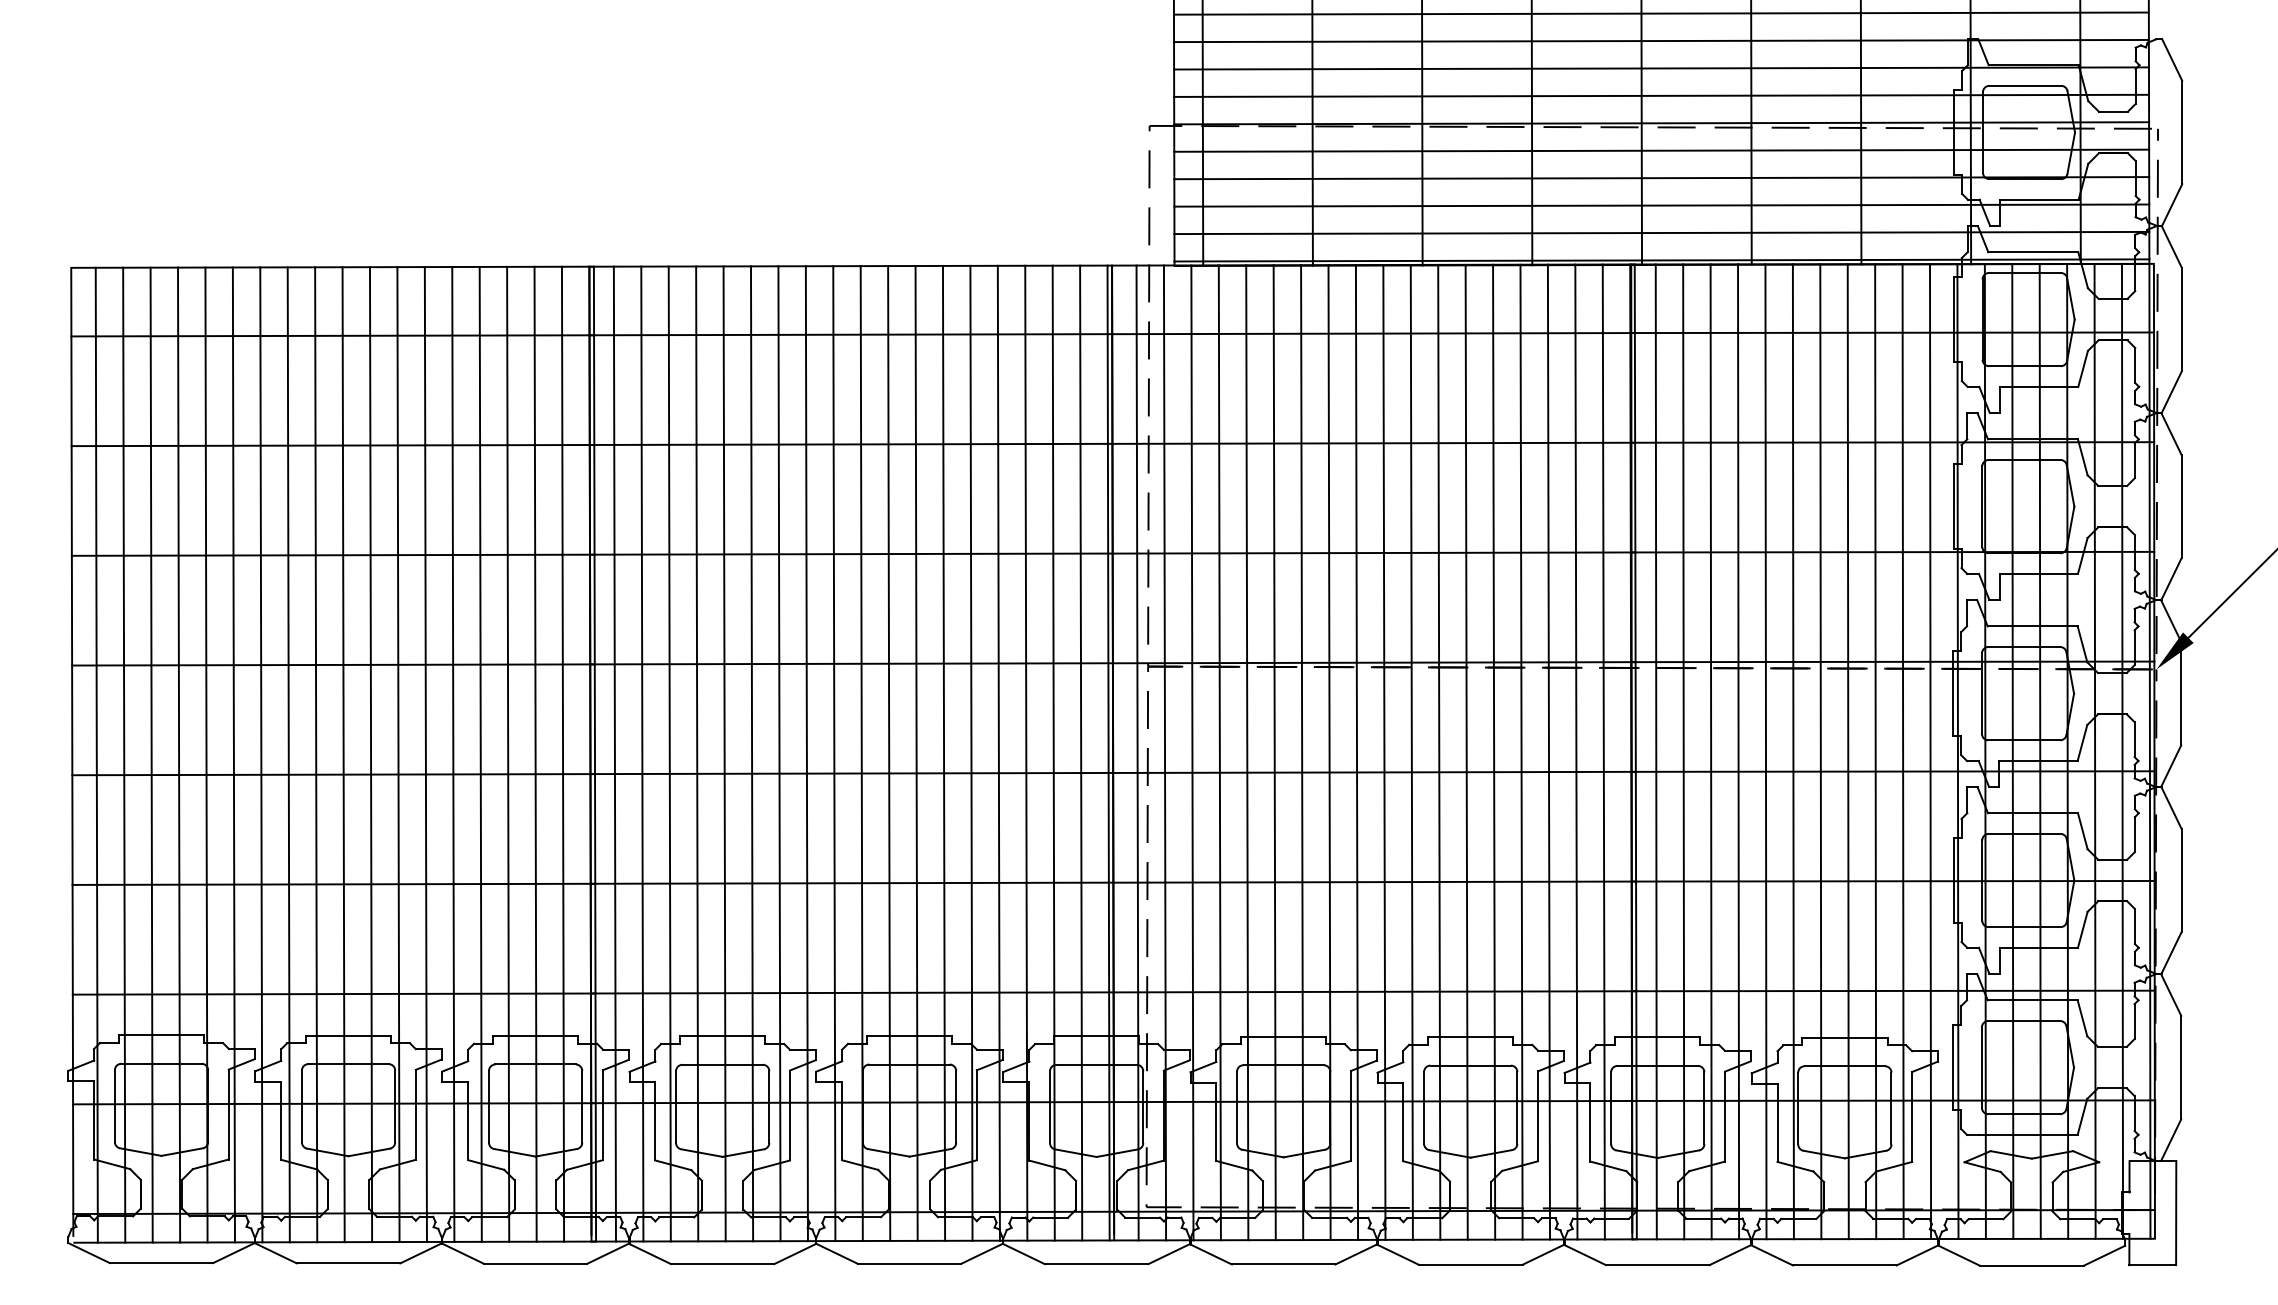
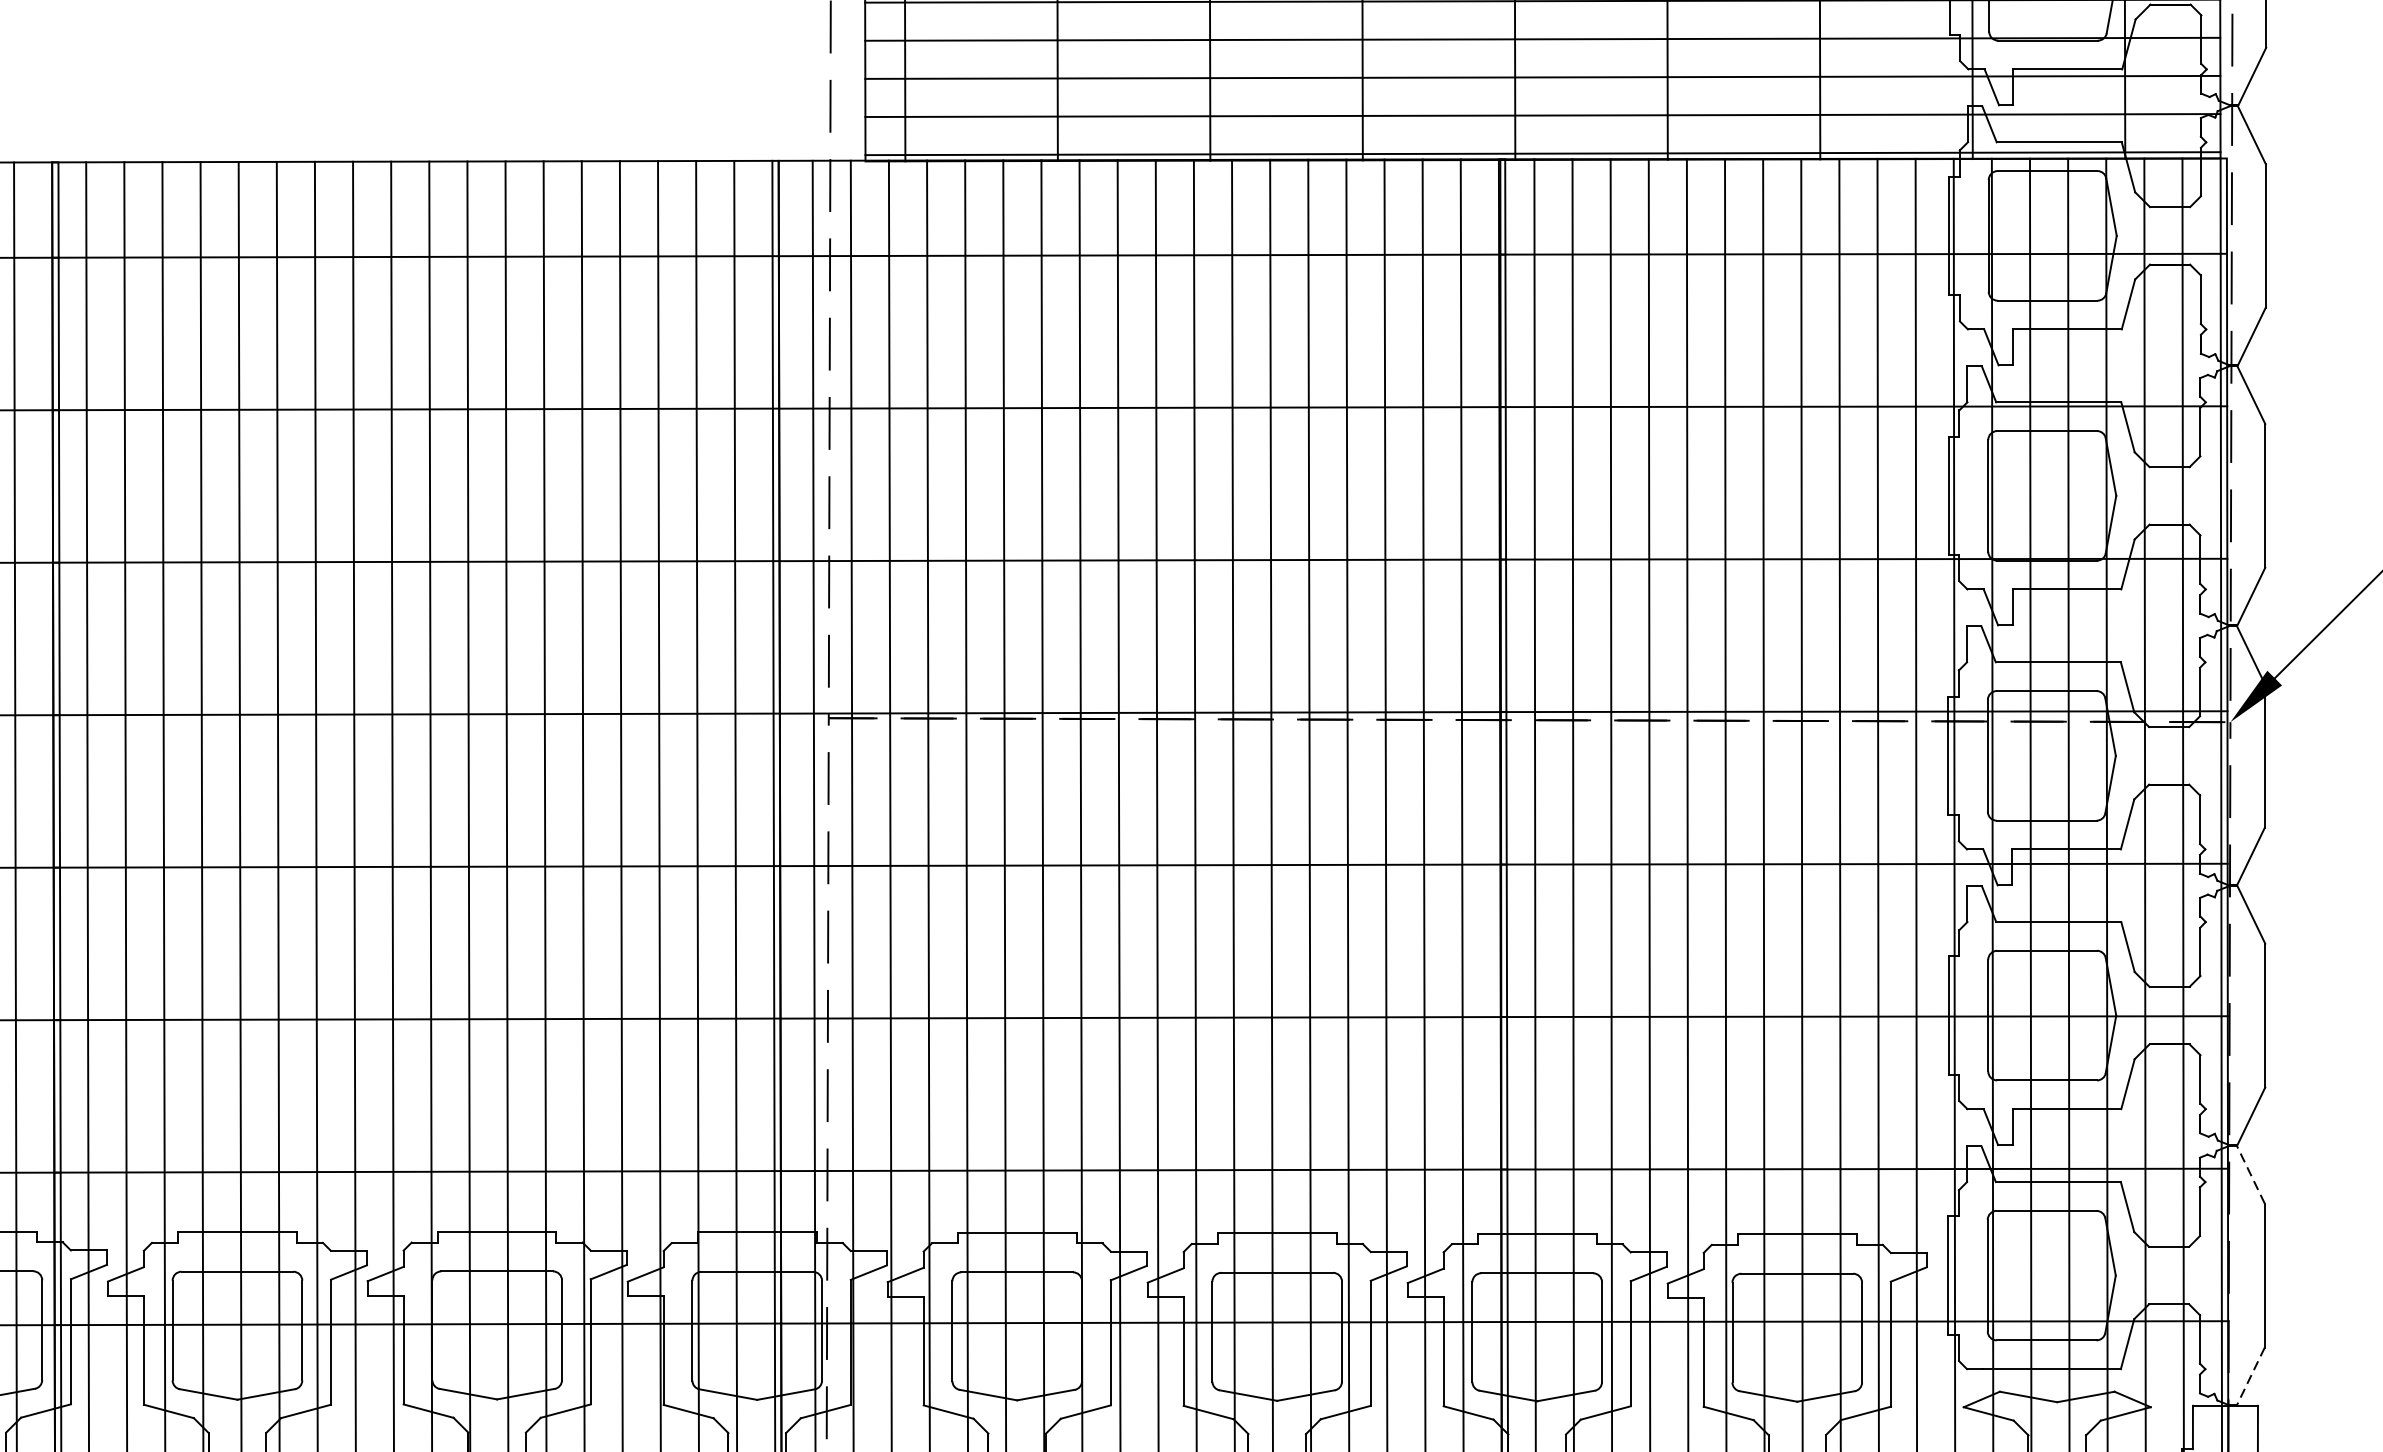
line: (2171, 995) -> (2251, 1175), solid -> dashed
line: (2171, 1140) -> (2251, 1376), solid -> dashed

